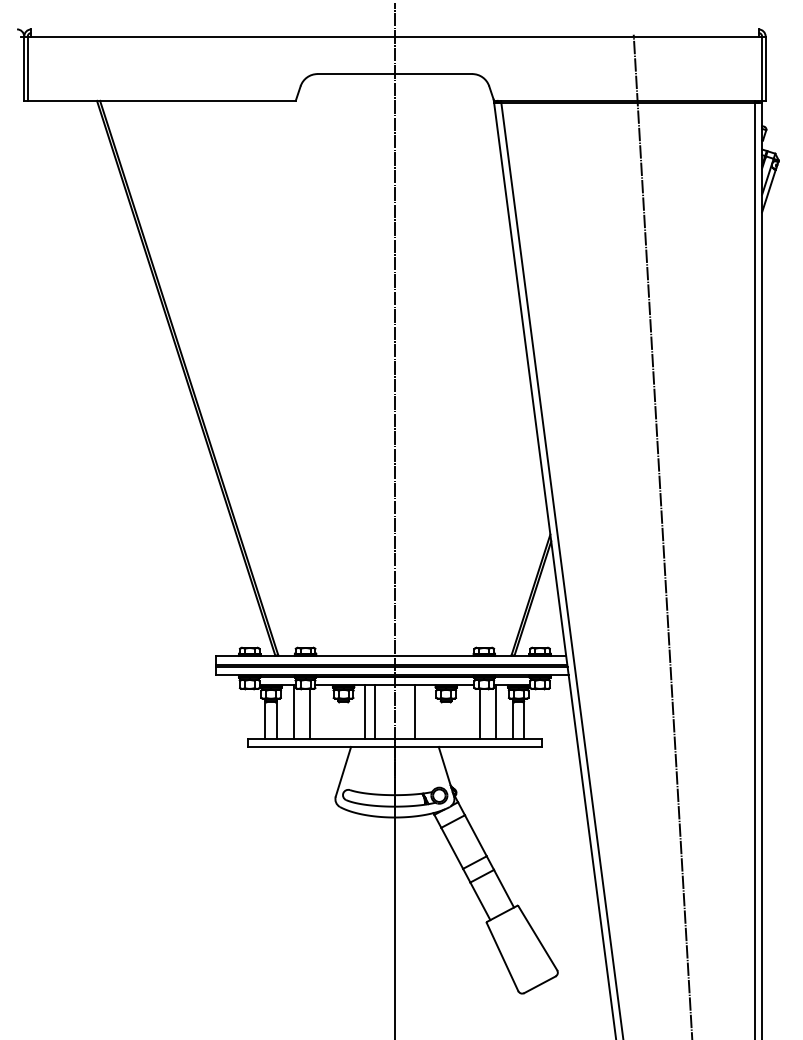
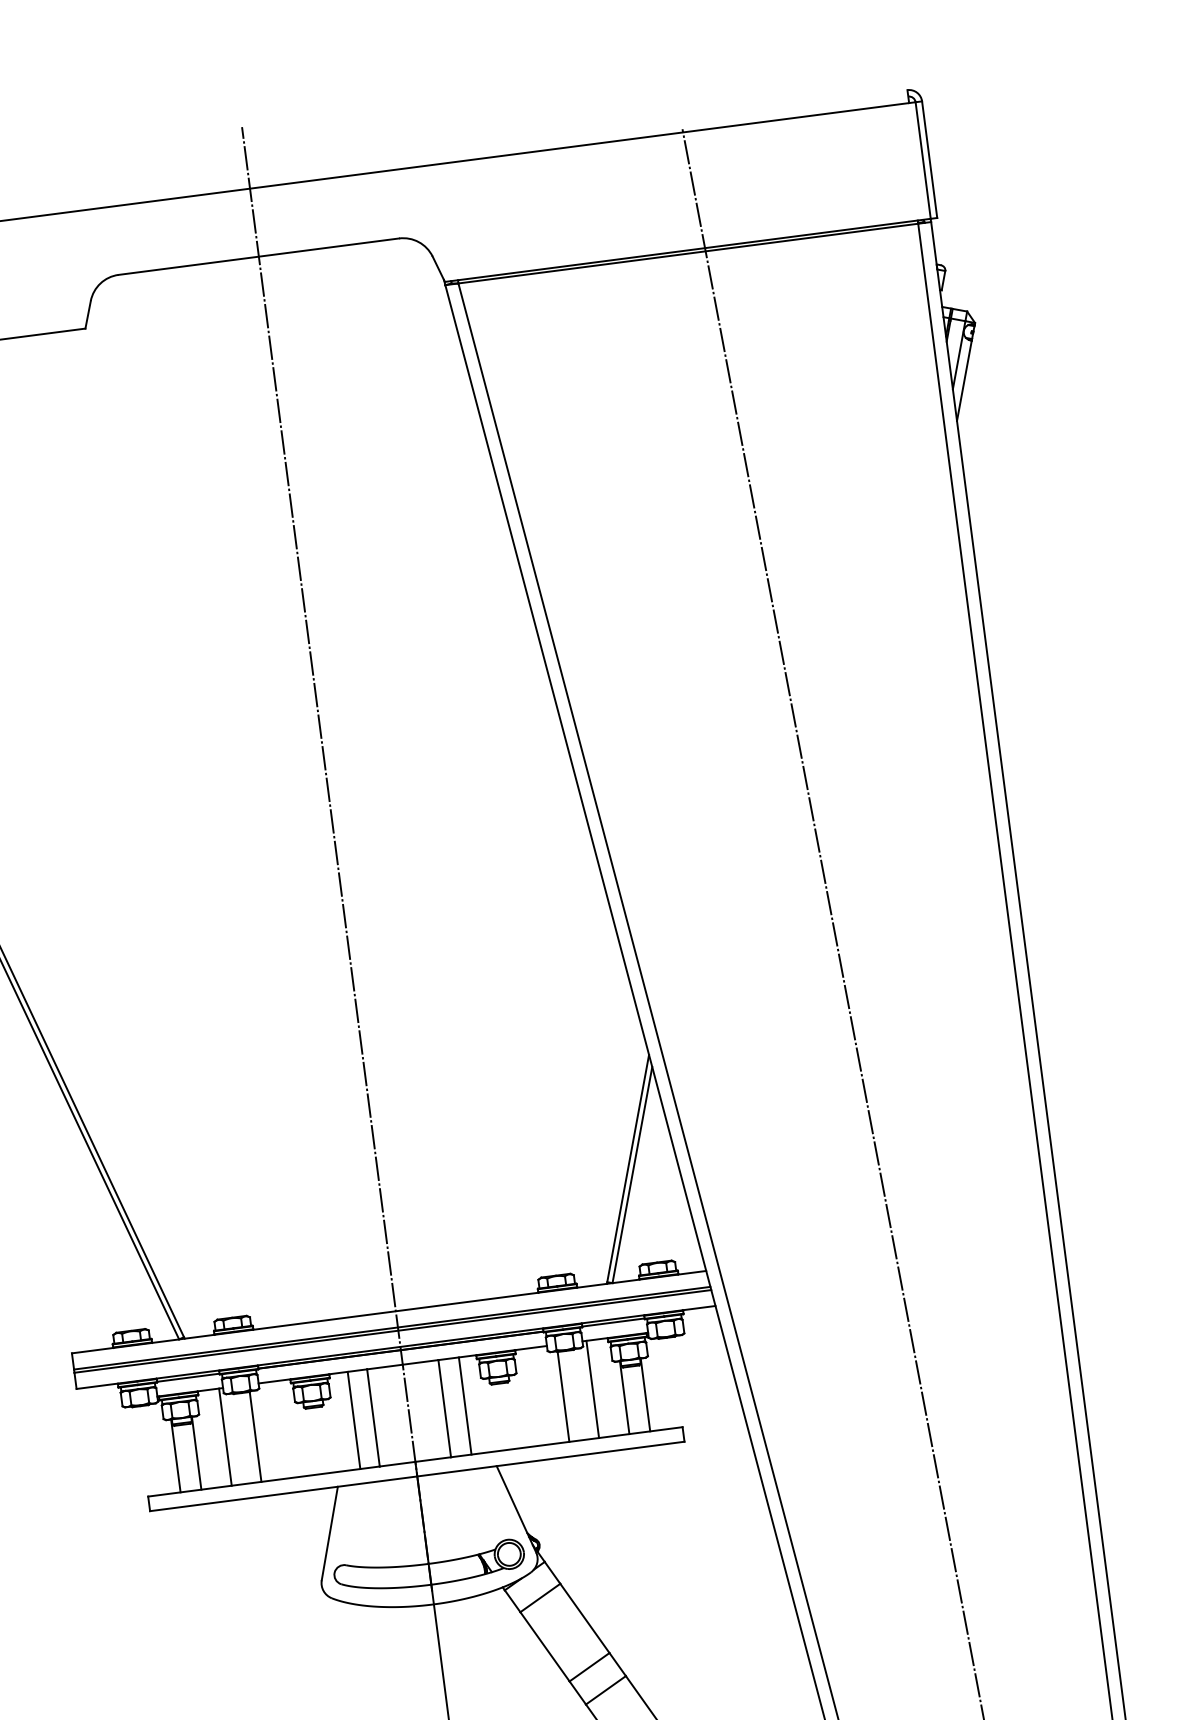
line: (425, 711) -> (464, 1405), added

